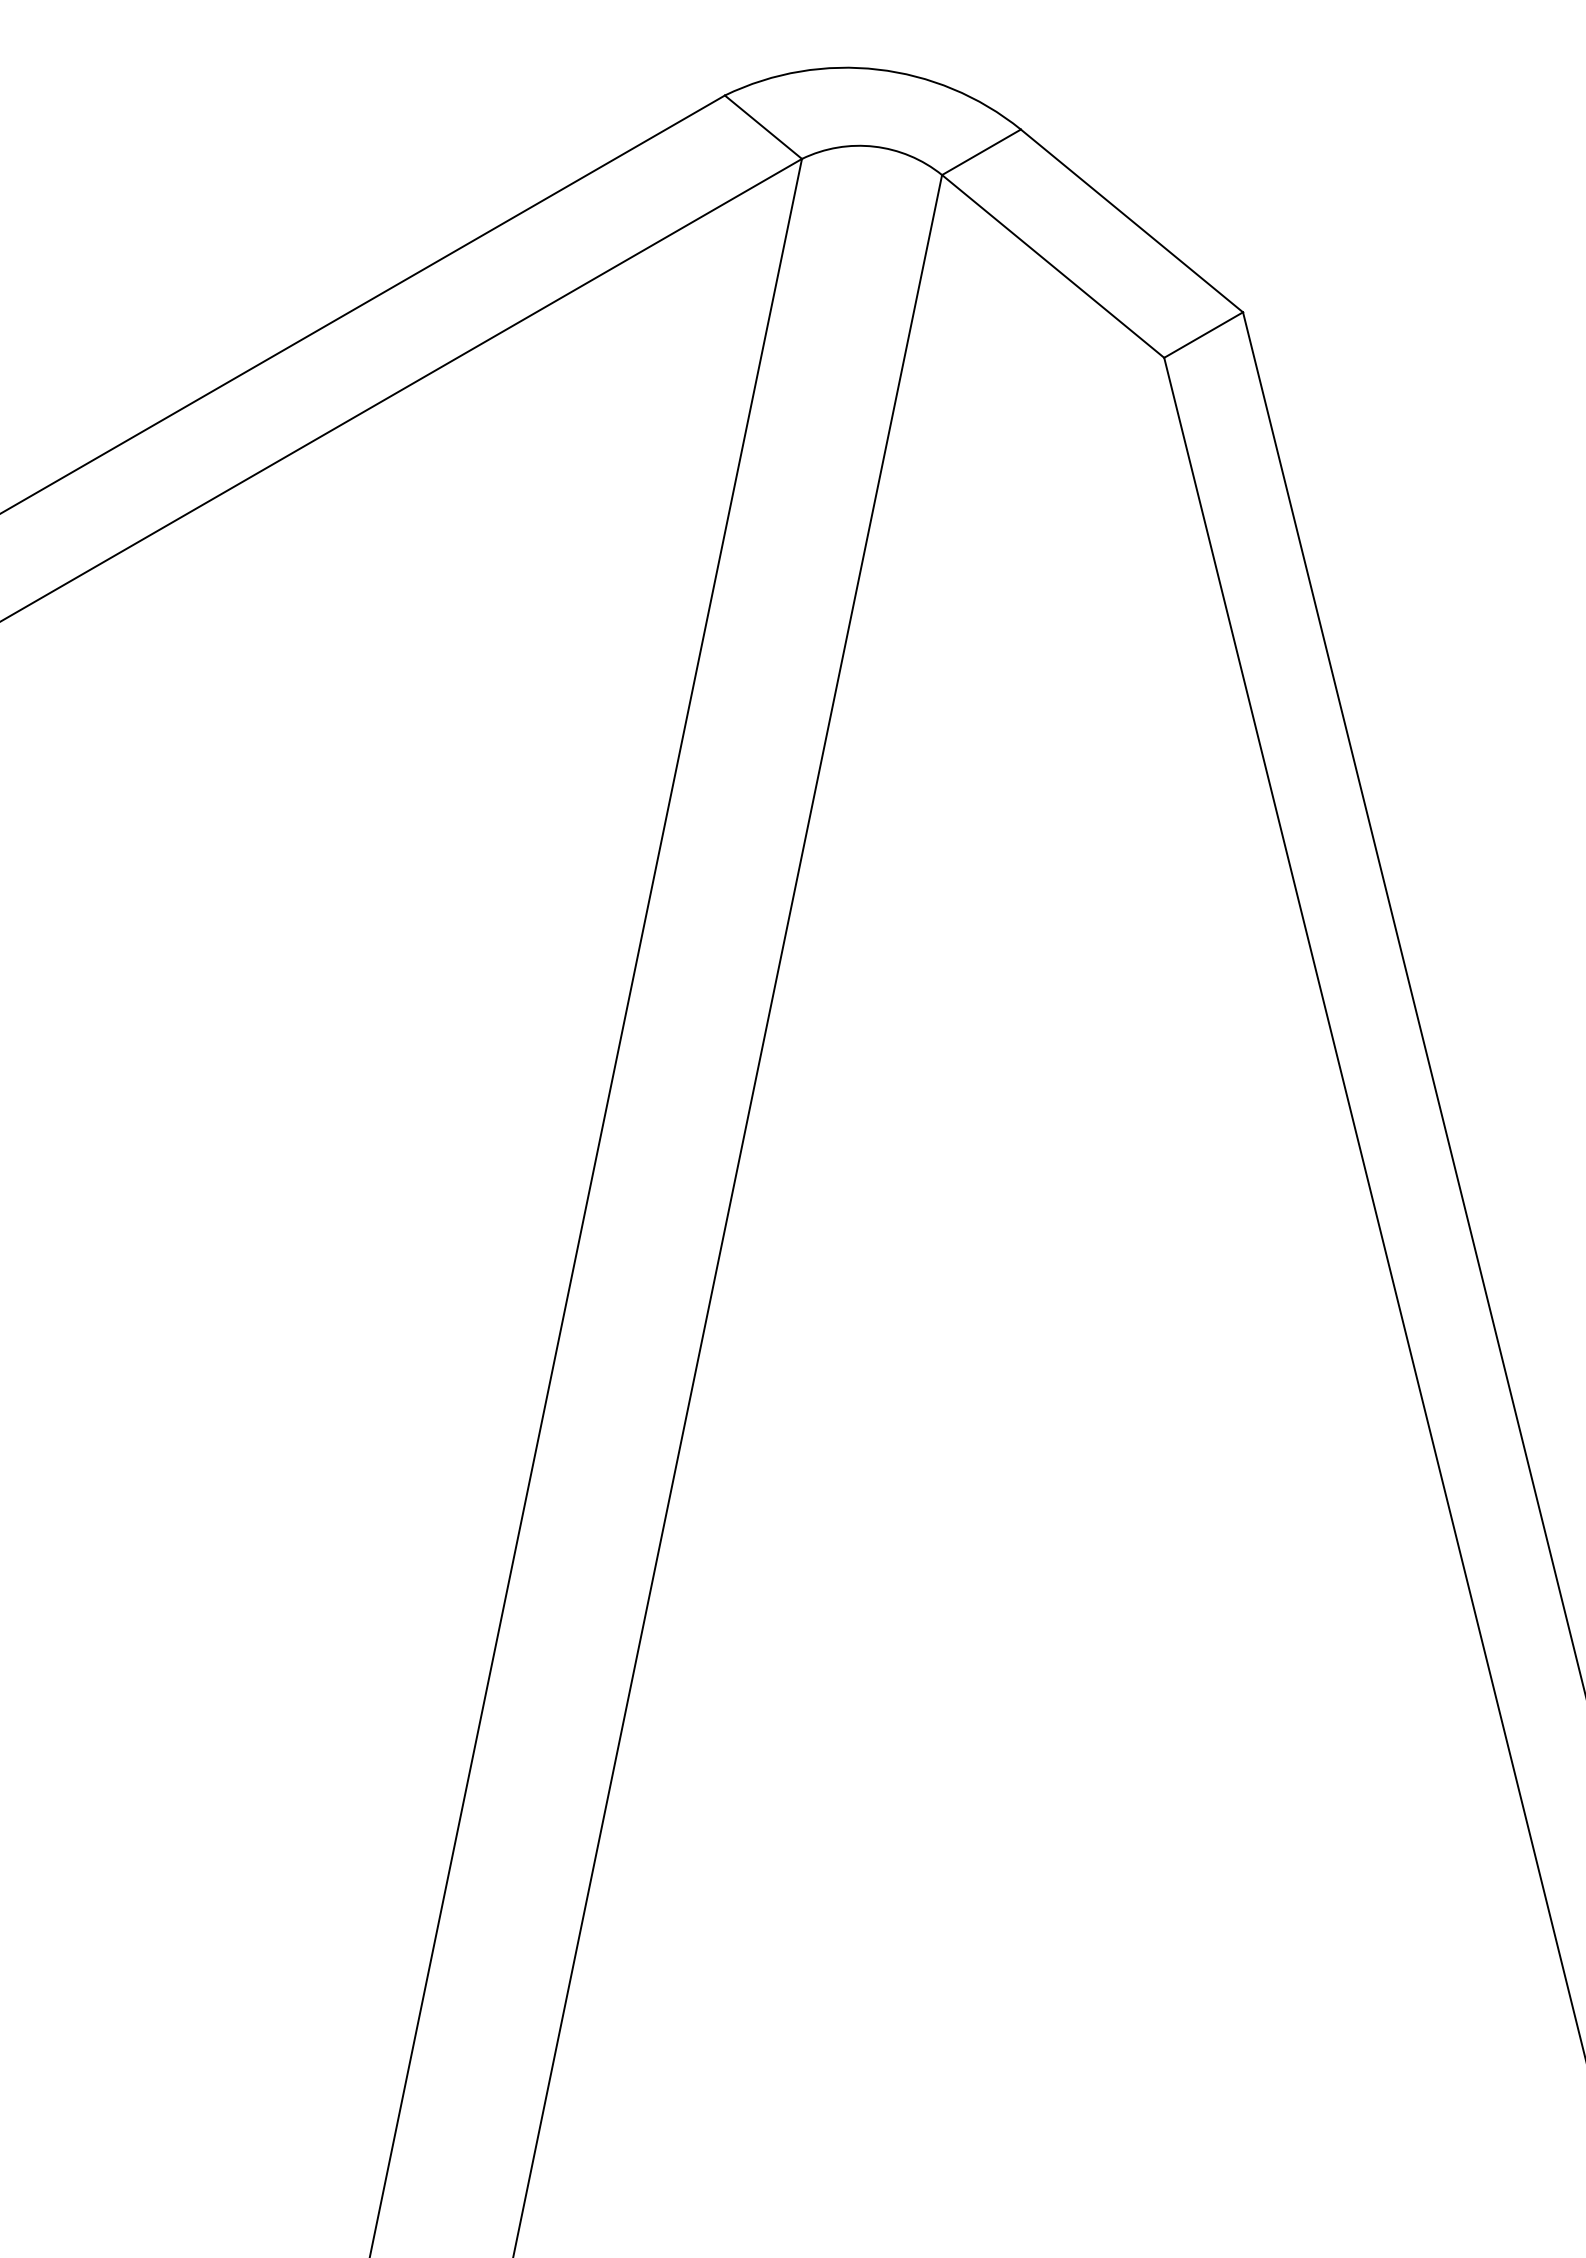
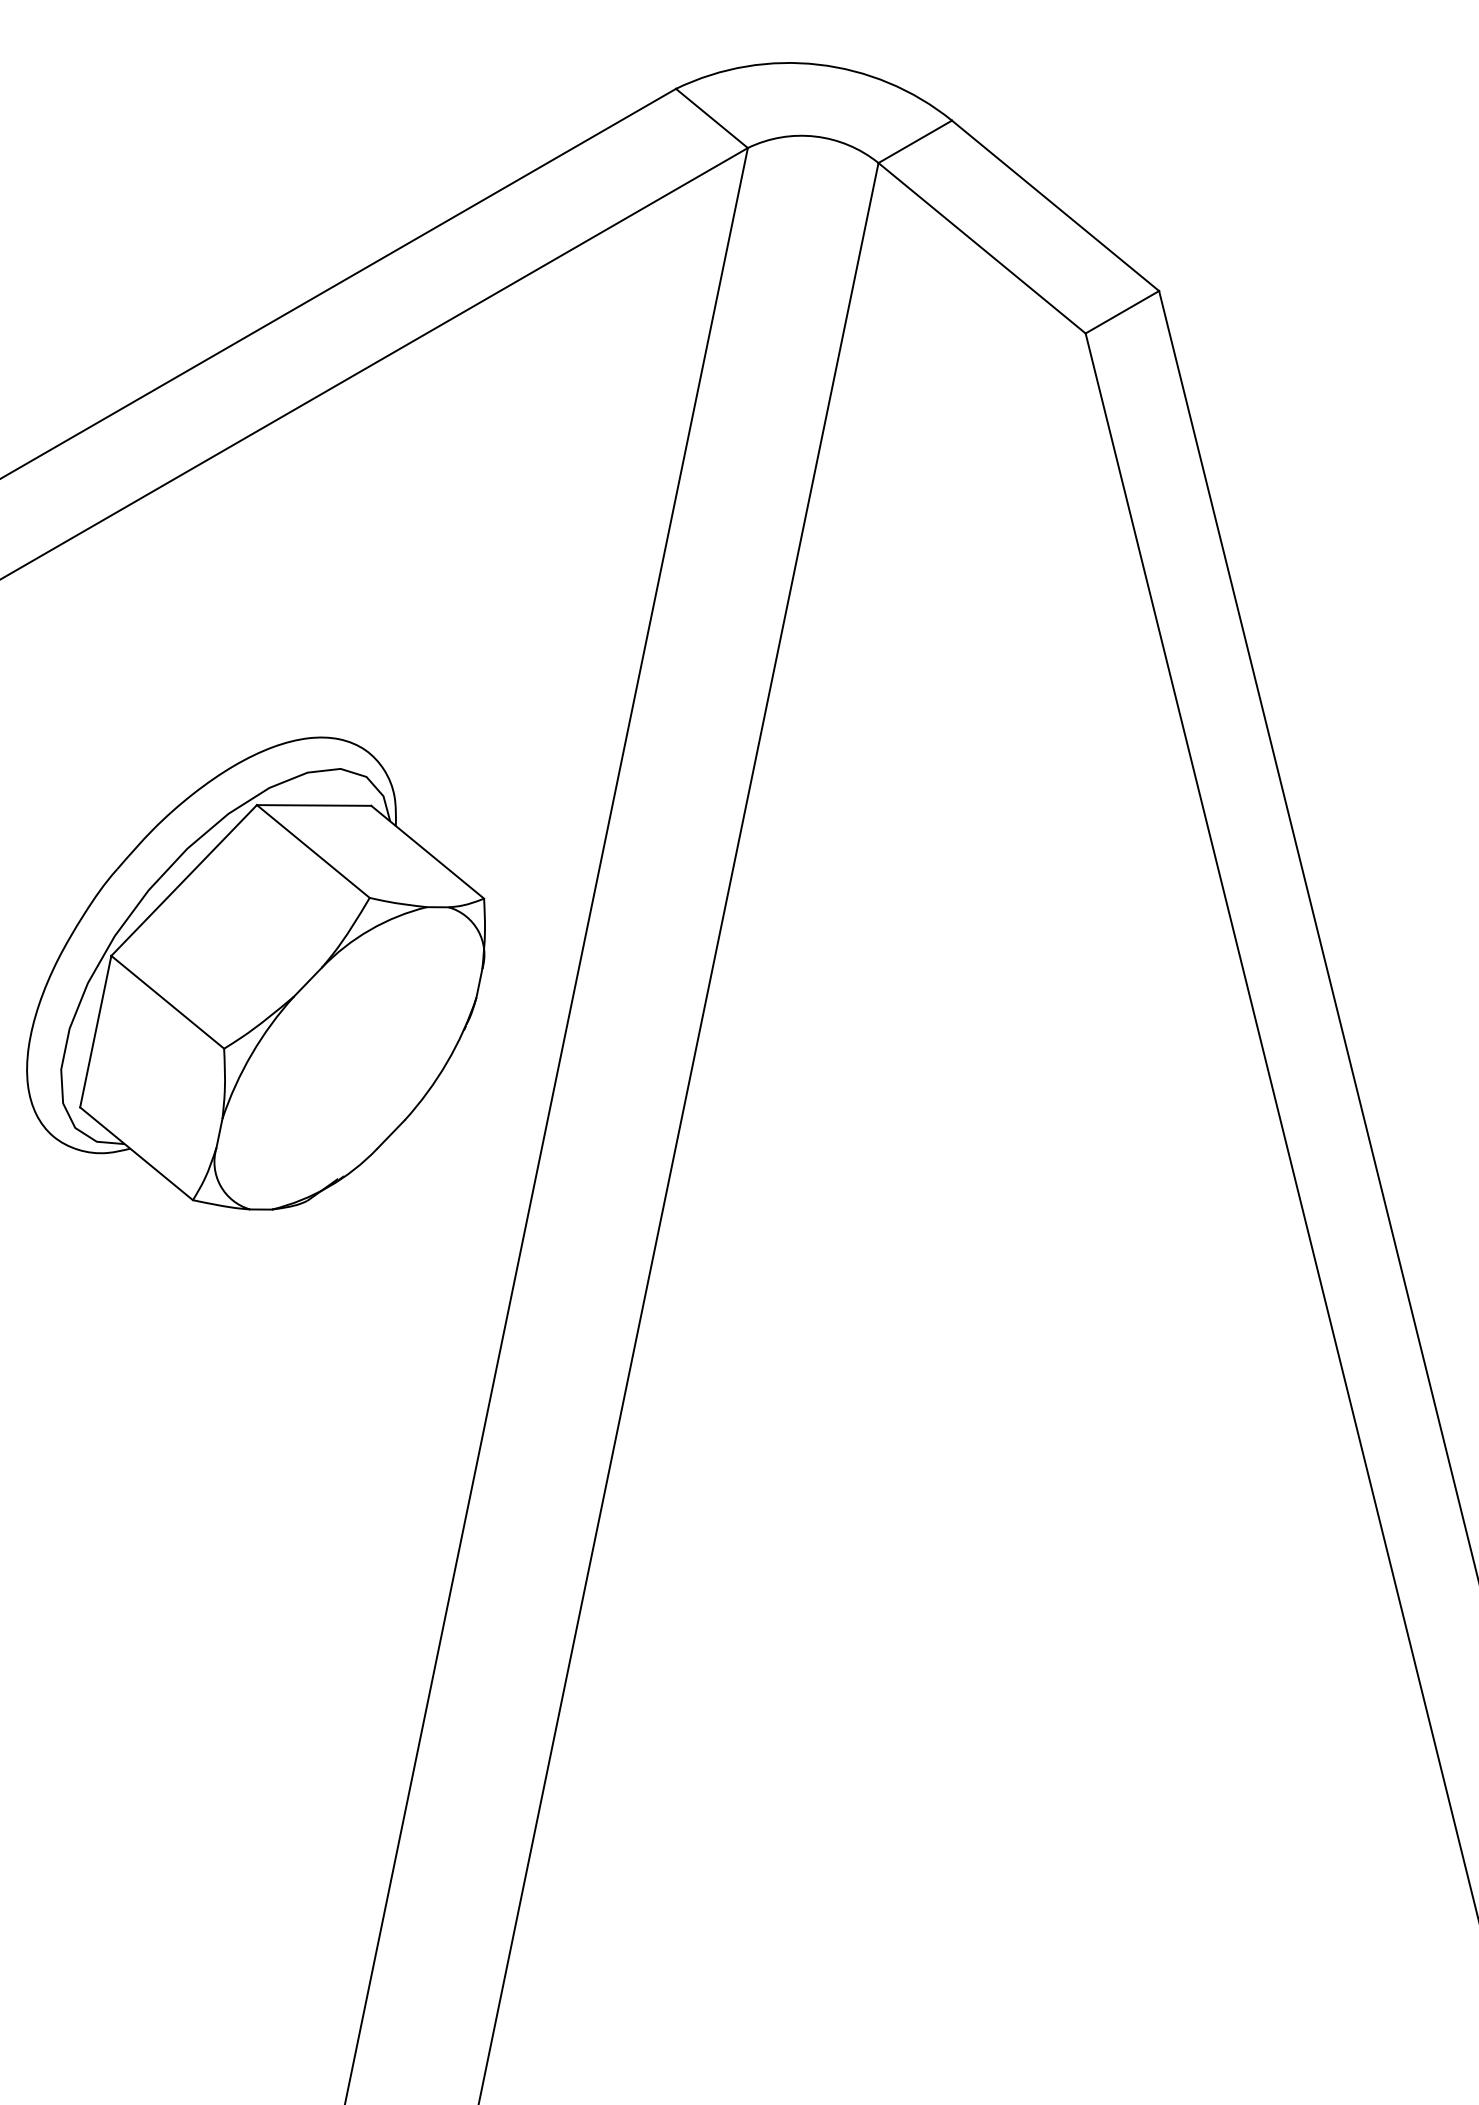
part: (274, 1044) -> (256, 973), added

